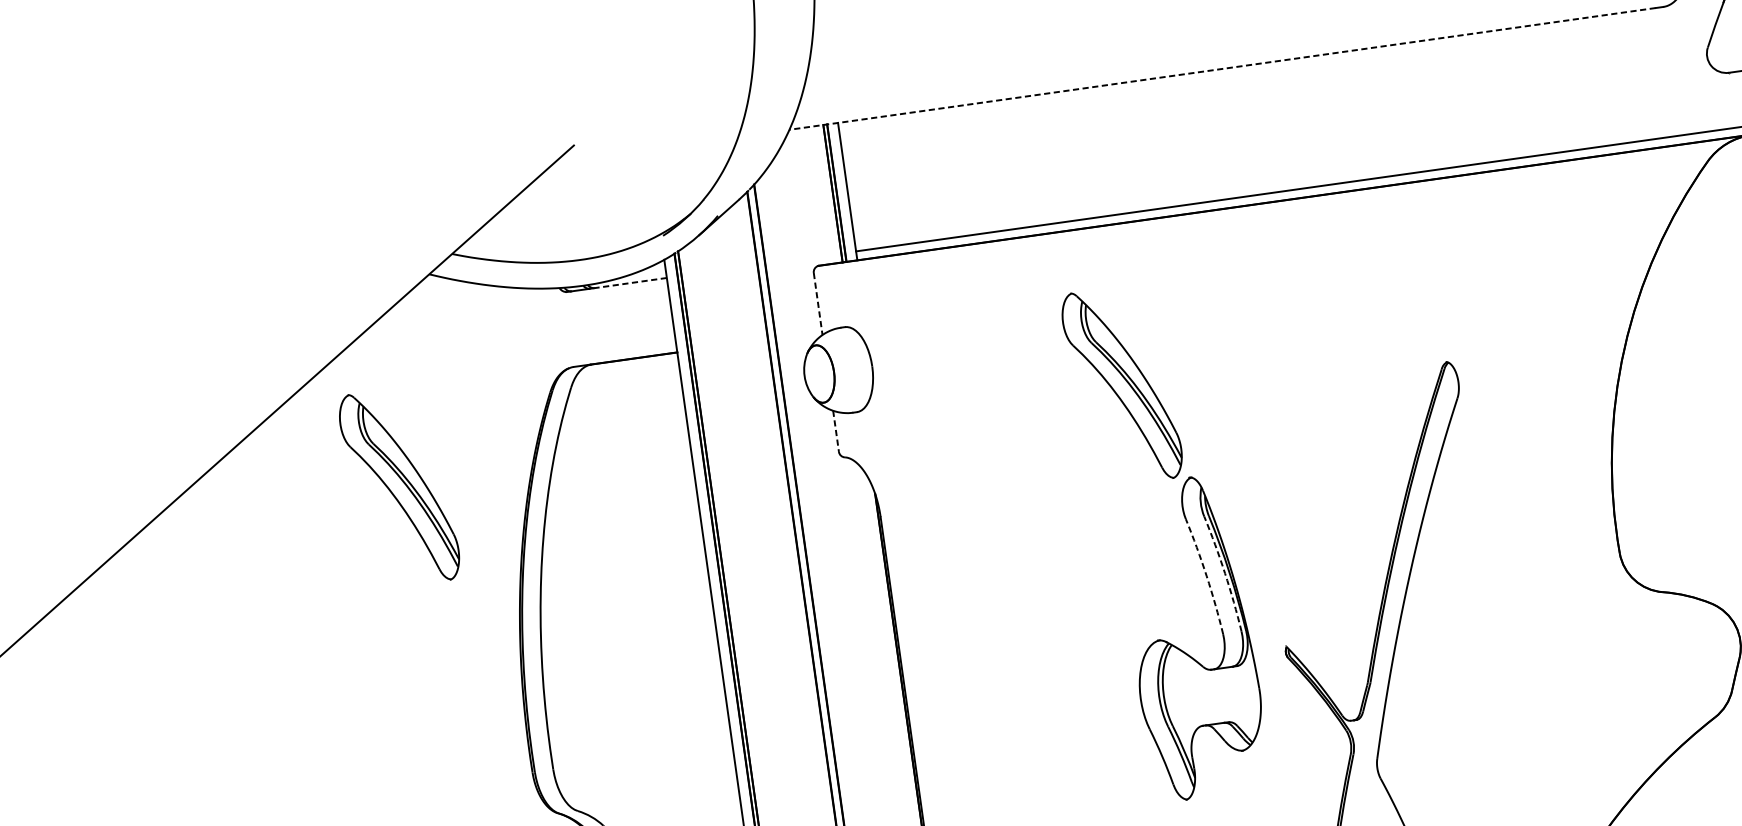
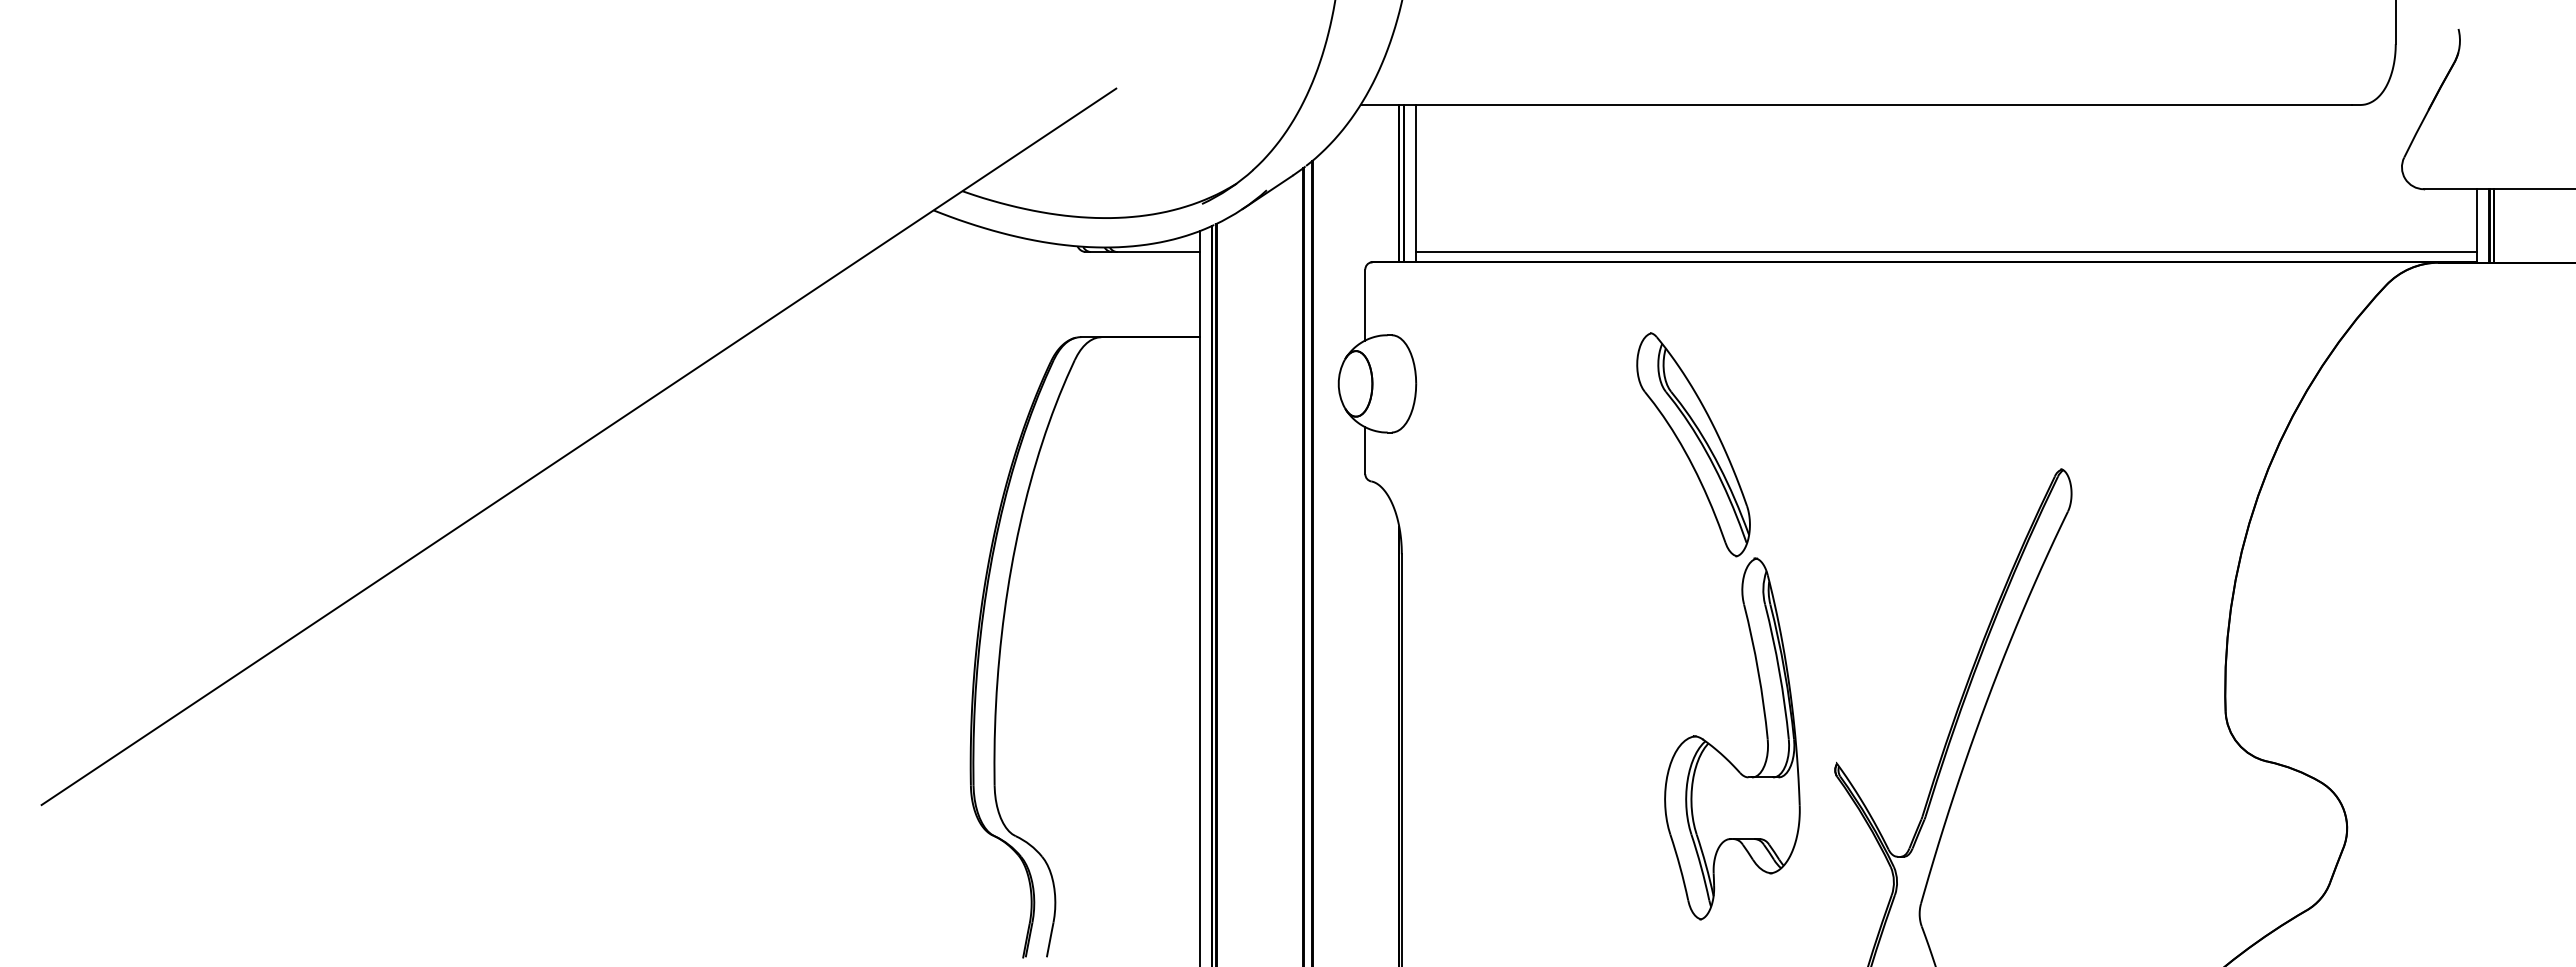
line: (1222, 68) -> (1856, 104), dashed -> solid
line: (630, 282) -> (1158, 251), dashed -> solid
line: (818, 304) -> (1365, 305), dashed -> solid
line: (836, 431) -> (1365, 450), dashed -> solid
part: (399, 487) -> (866, 444), removed
arc: (1225, 573) -> (1779, 671), dashed -> solid
arc: (1206, 575) -> (1758, 671), dashed -> solid

